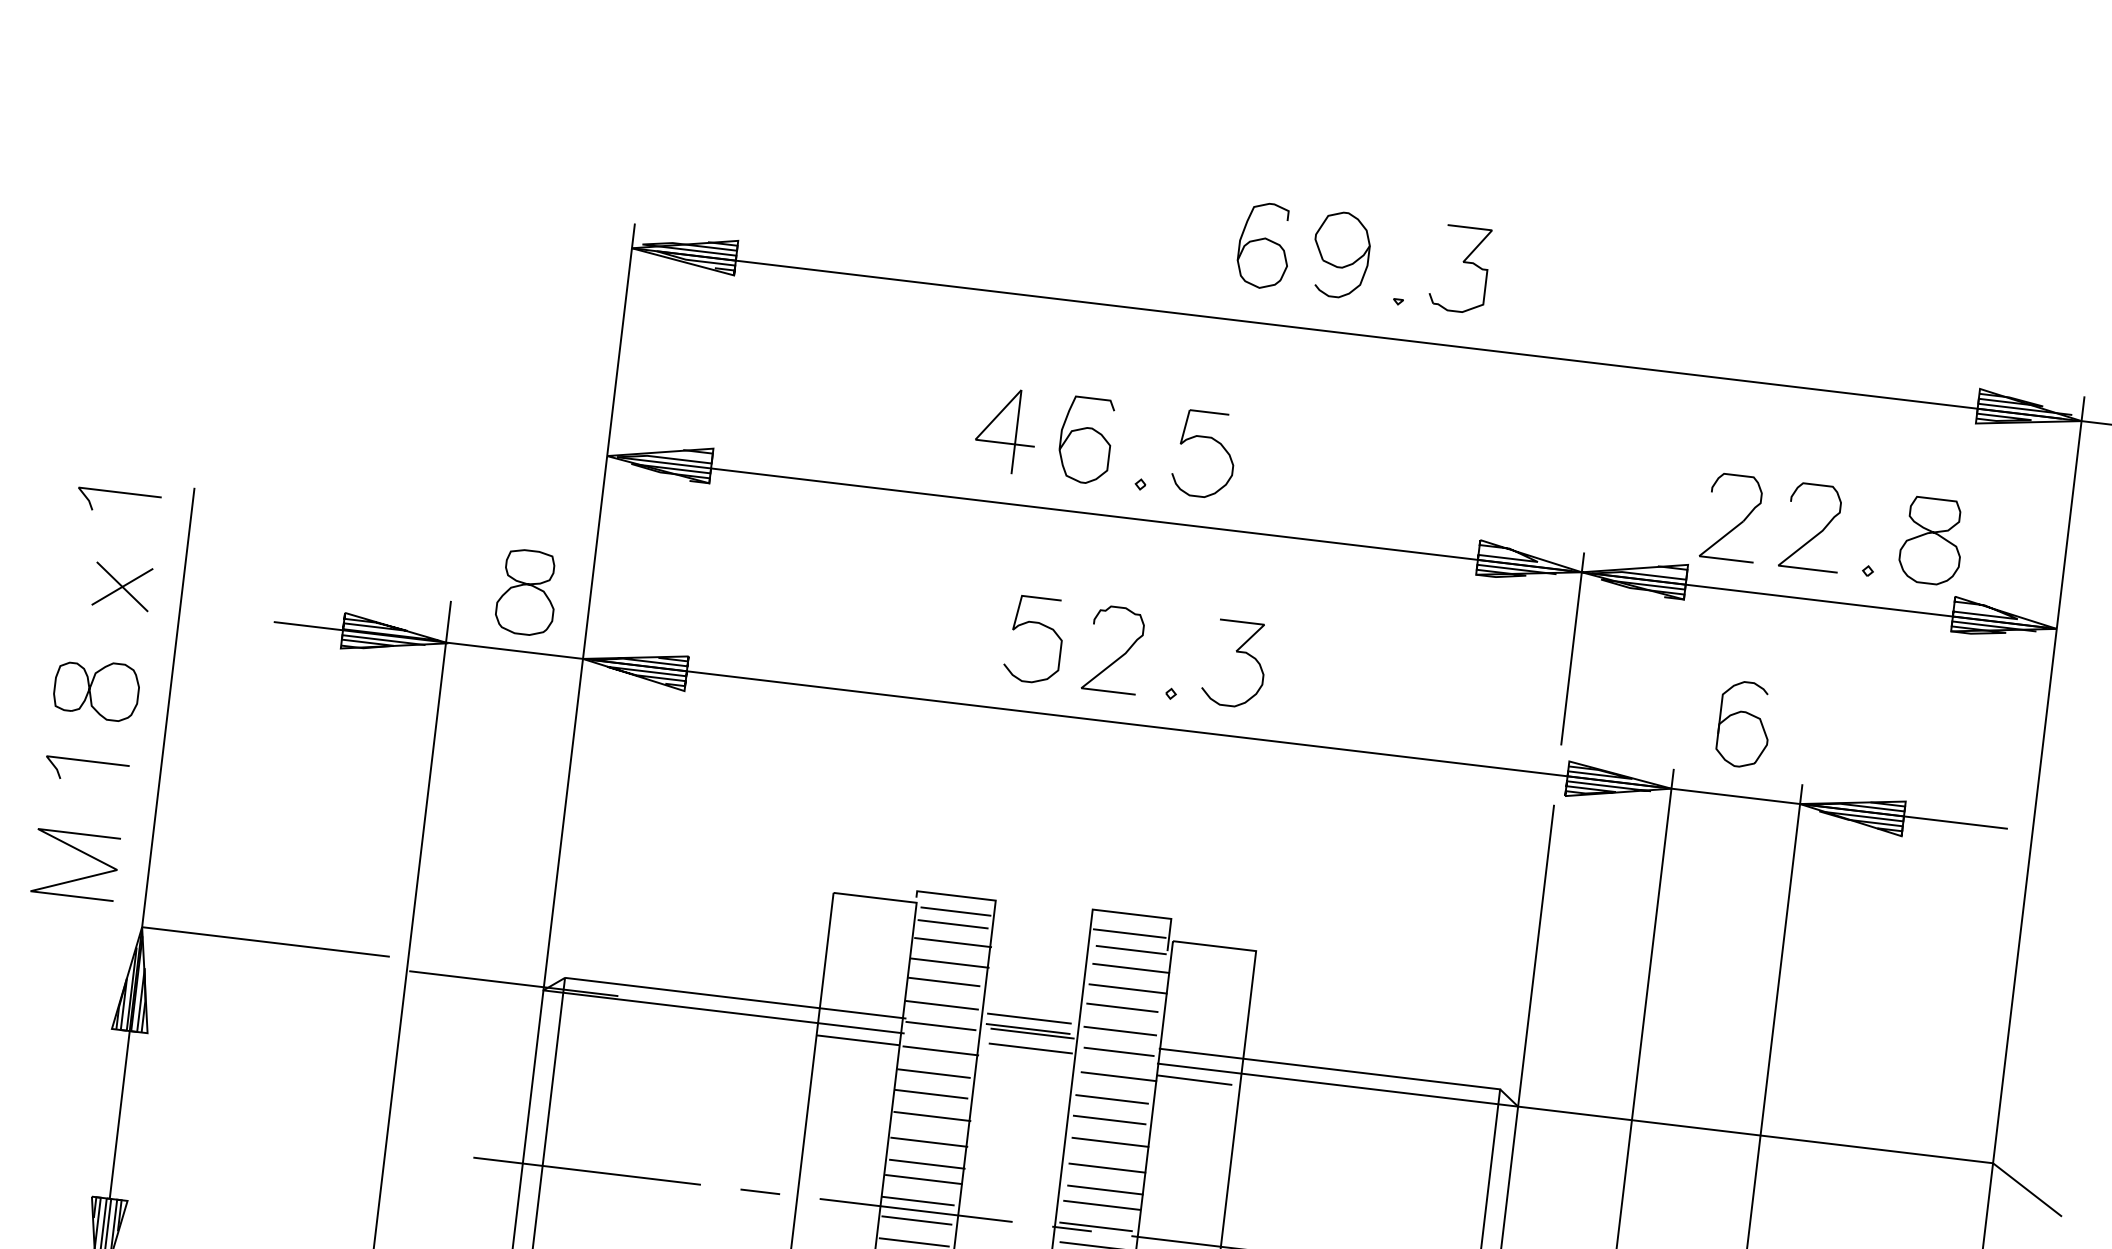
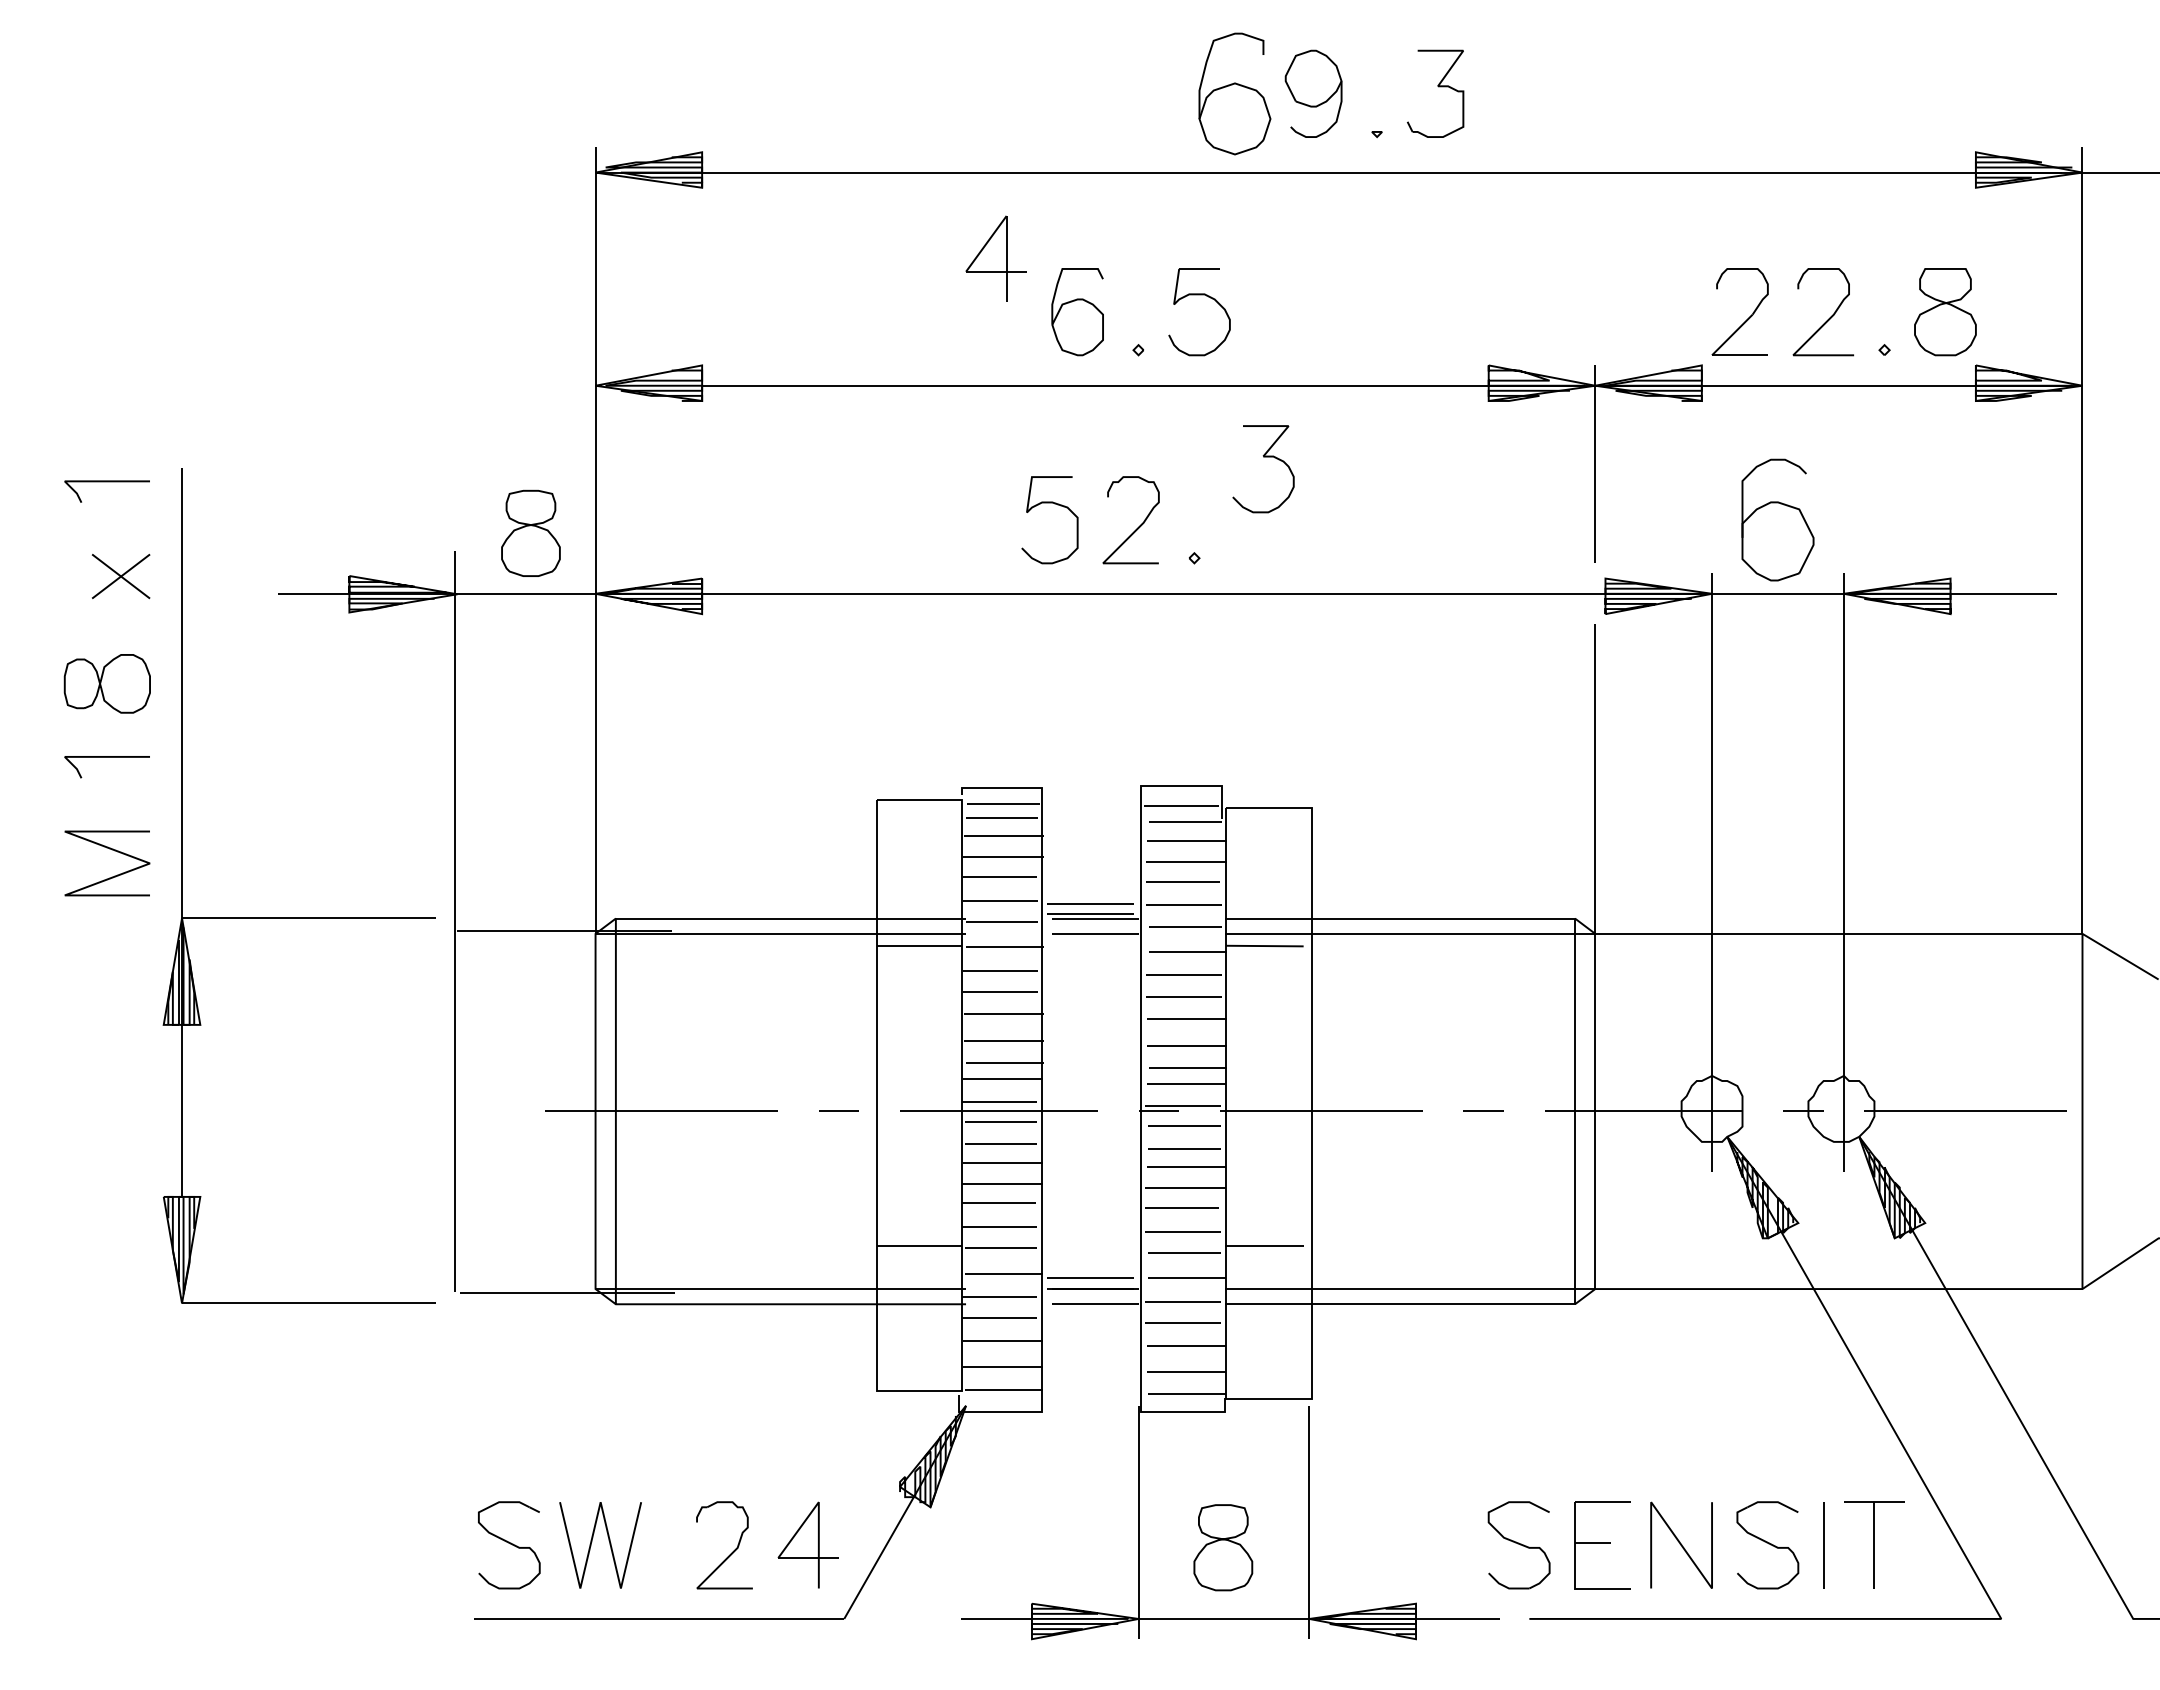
part: (1264, 245) -> (1234, 93), size x1.4
part: (1005, 430) -> (995, 258), moved
part: (1236, 652) -> (1263, 457), moved
part: (1743, 724) -> (1777, 520), size x1.4

